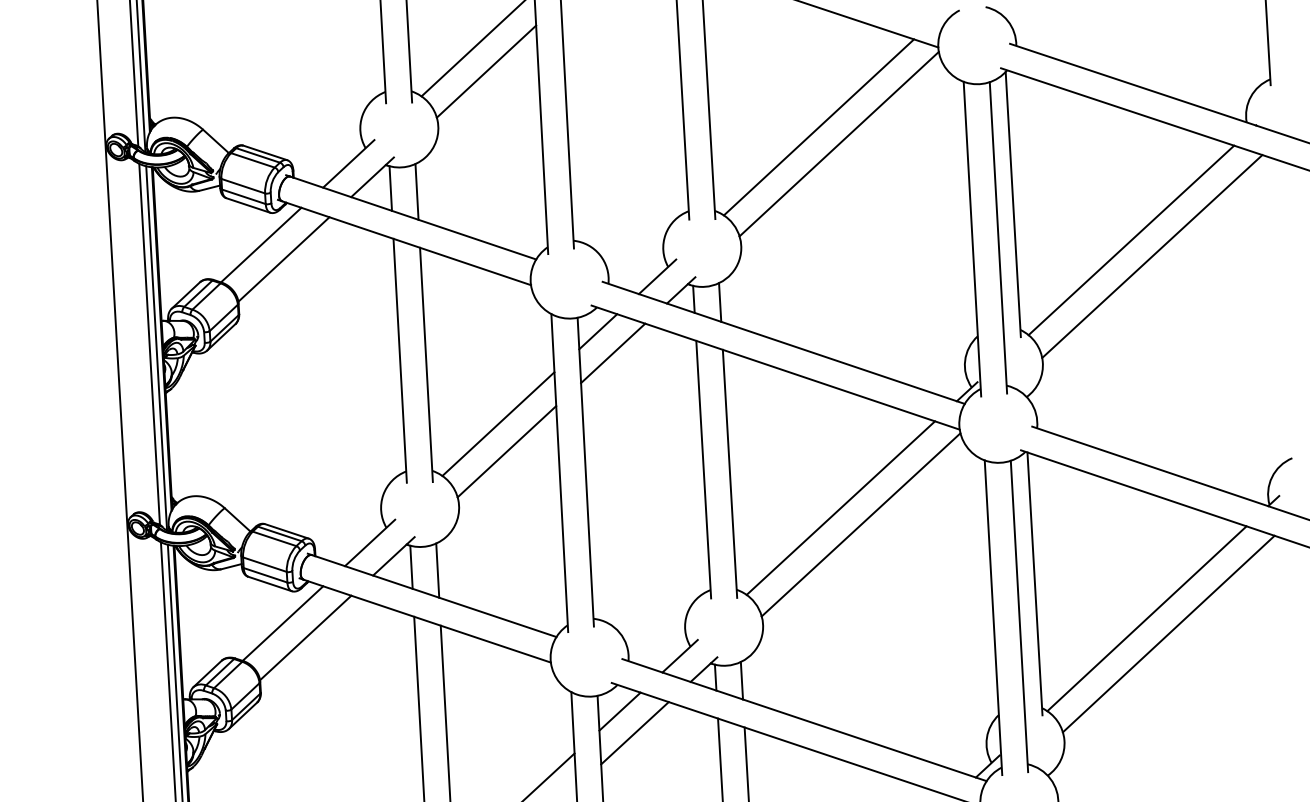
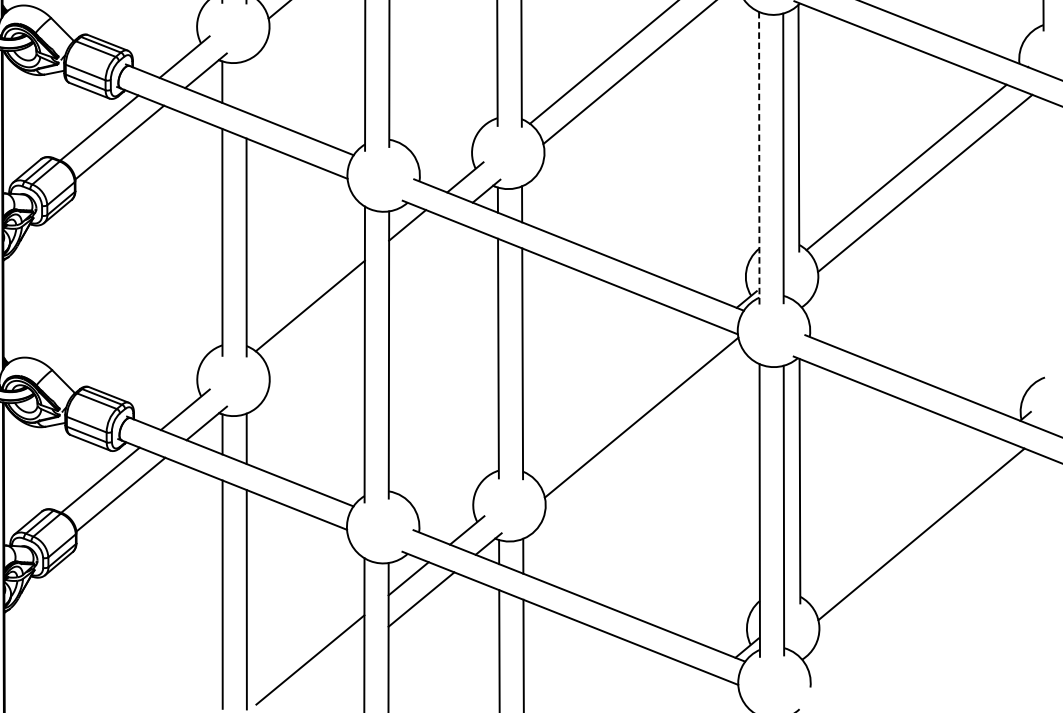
line: (416, 191) -> (246, 86), removed
line: (972, 239) -> (759, 158), solid -> dashed
line: (613, 353) -> (420, 246), removed
line: (506, 451) -> (316, 331), removed
line: (840, 507) -> (623, 400), removed
line: (1146, 618) -> (901, 518), removed

